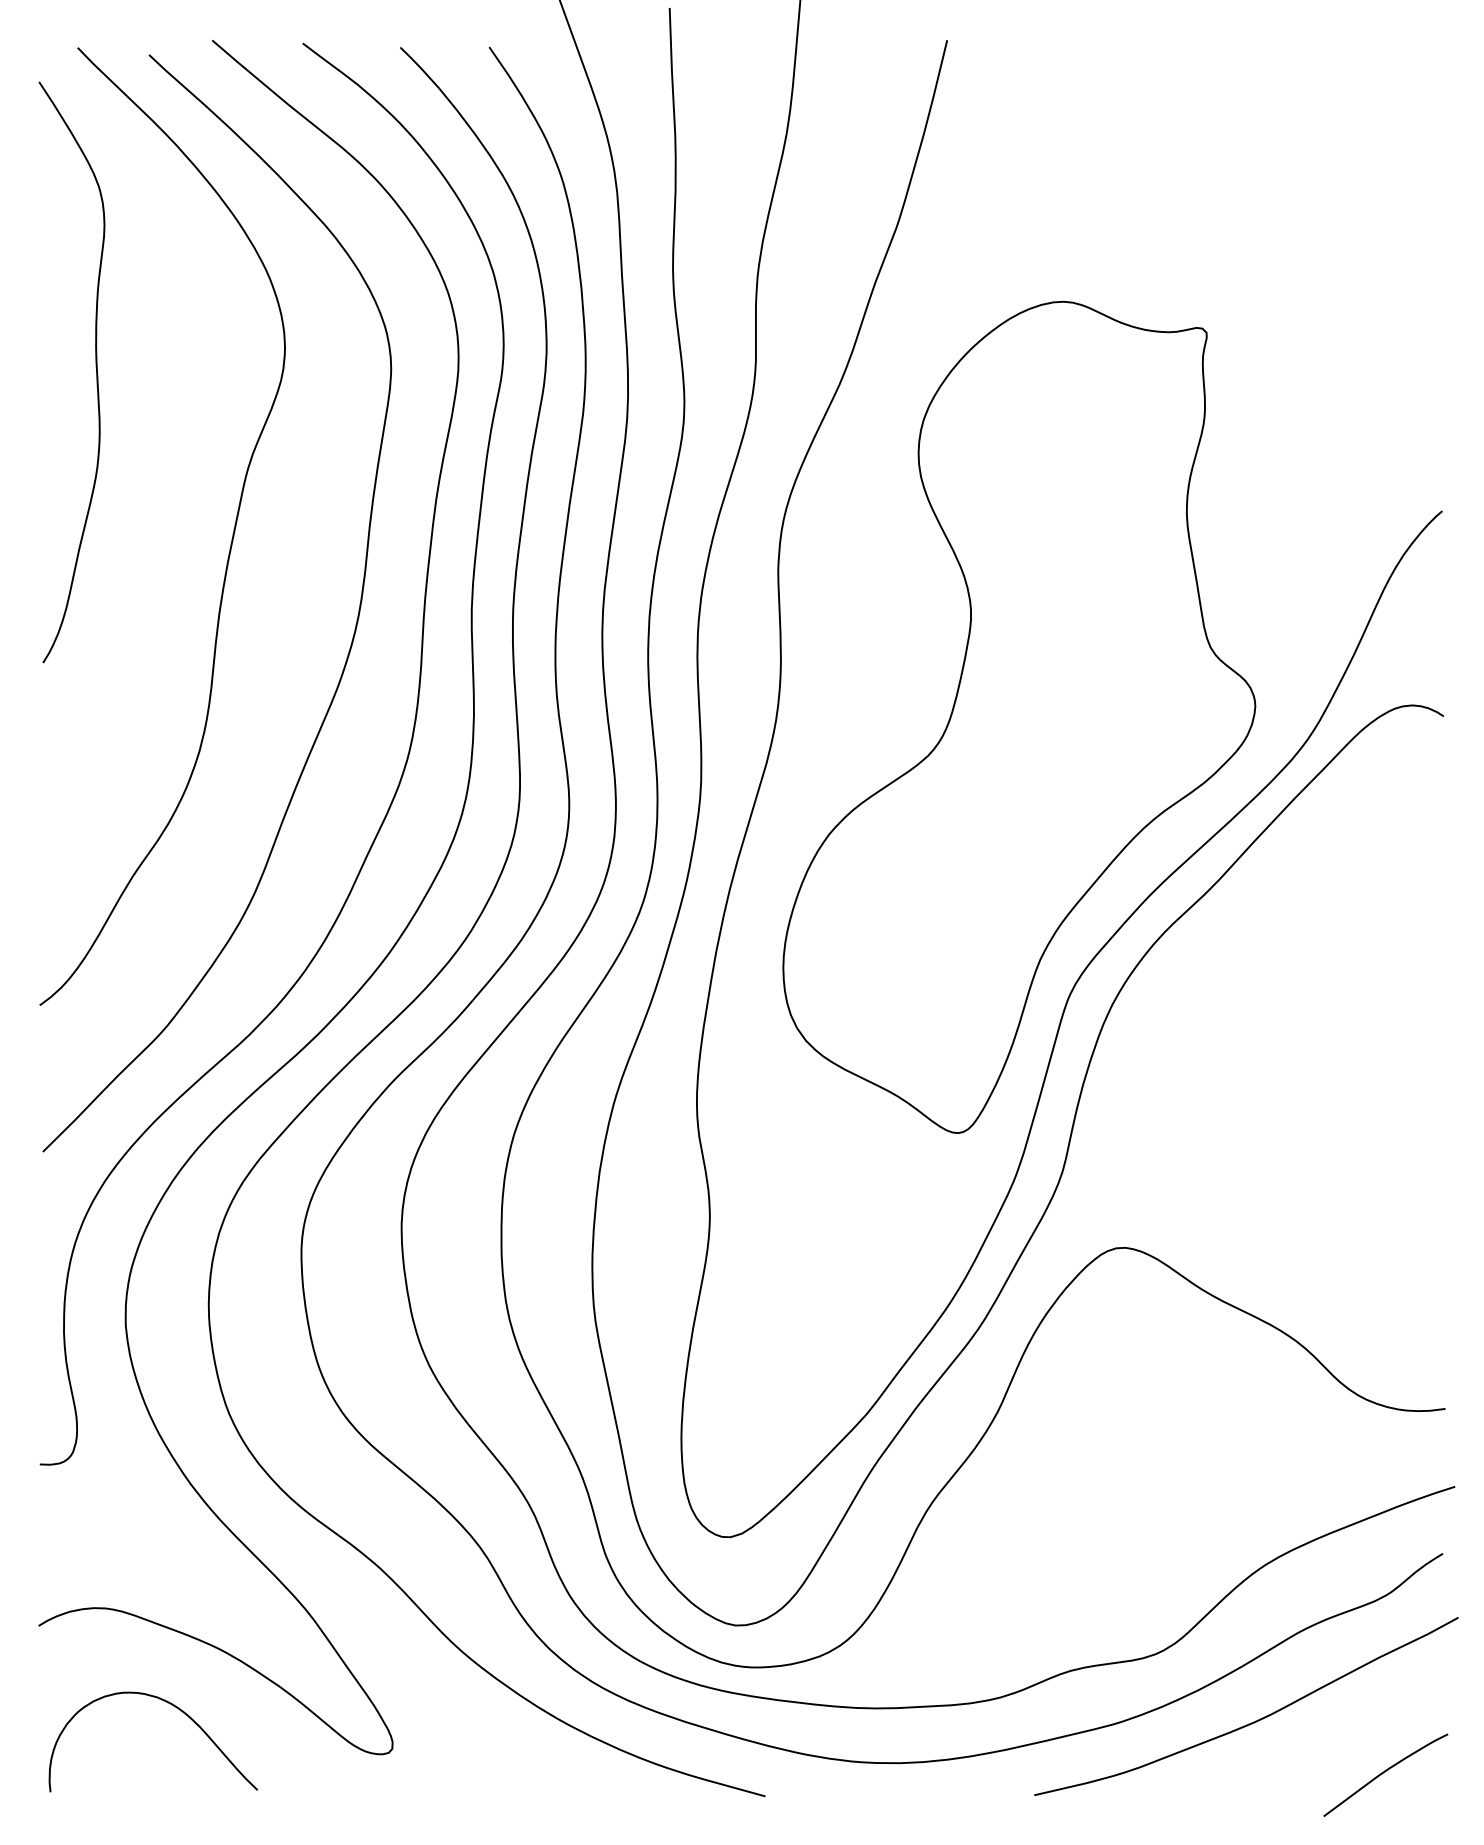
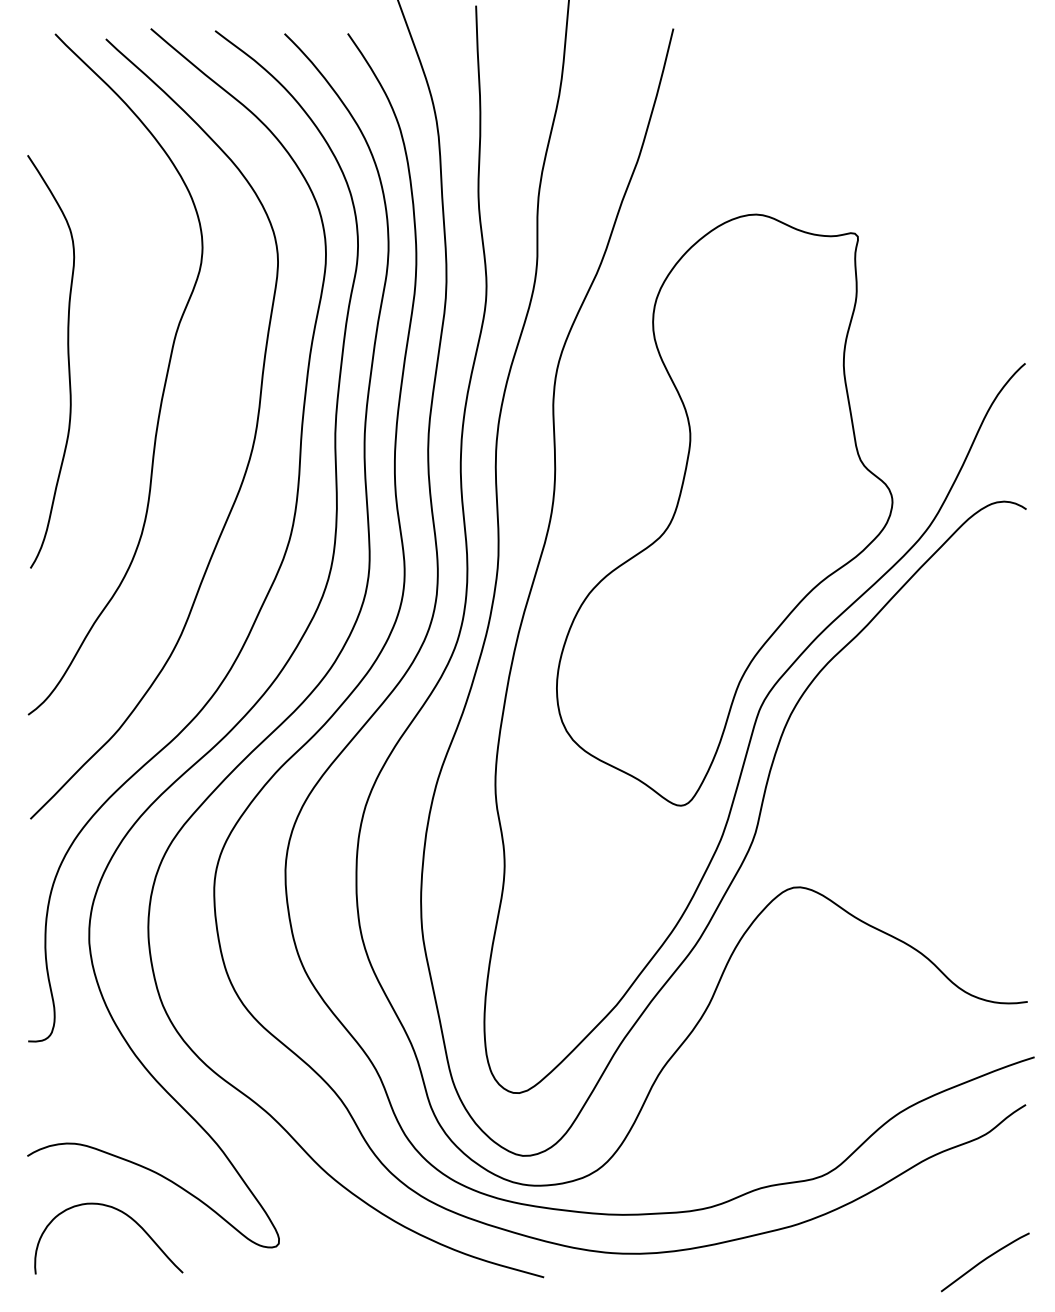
curve: (95, 370) -> (67, 360), moved
curve: (1251, 1721) -> (889, 1224), removed

